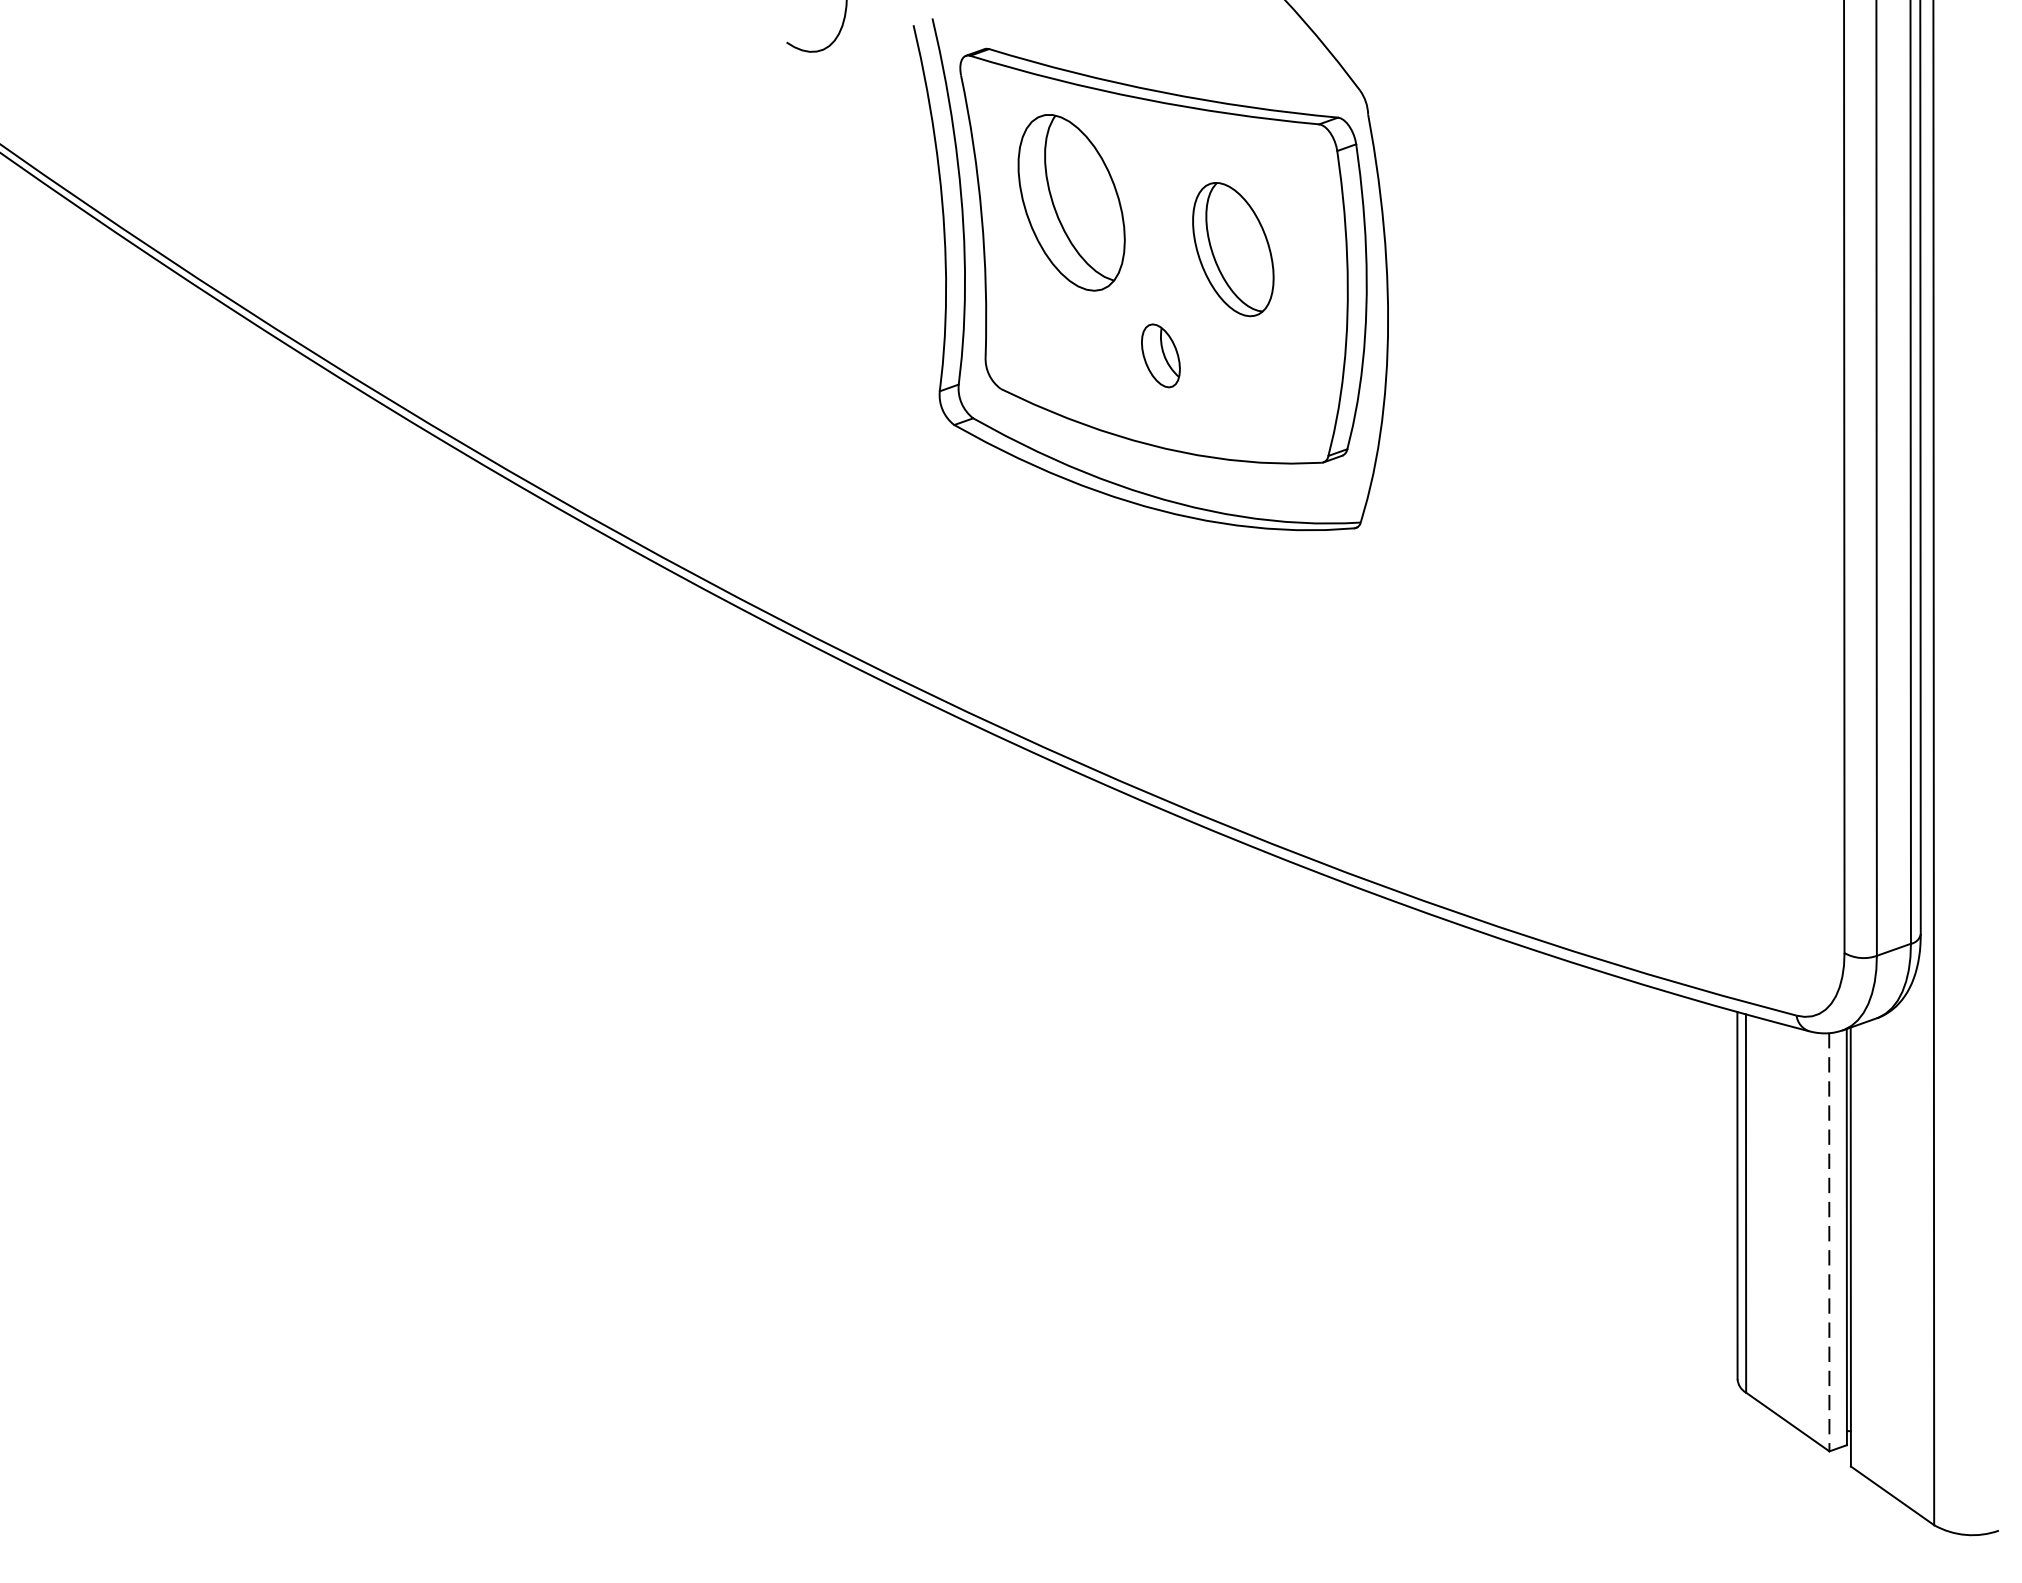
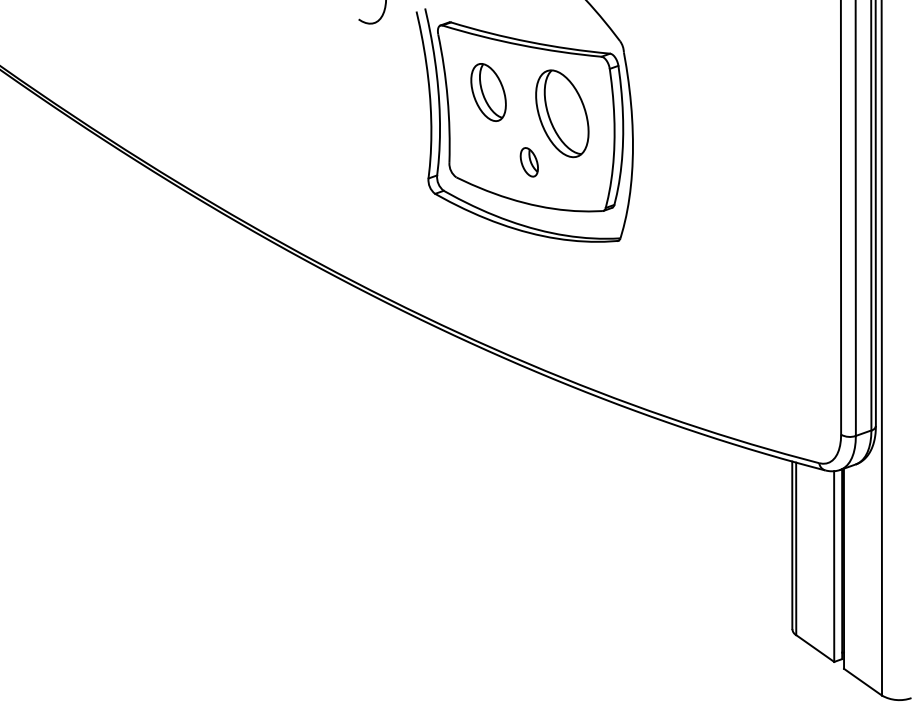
part: (1071, 202) -> (488, 92), size x0.71
part: (1233, 248) -> (562, 113), size x1.43
line: (1830, 1244) -> (834, 567), dashed -> solid

